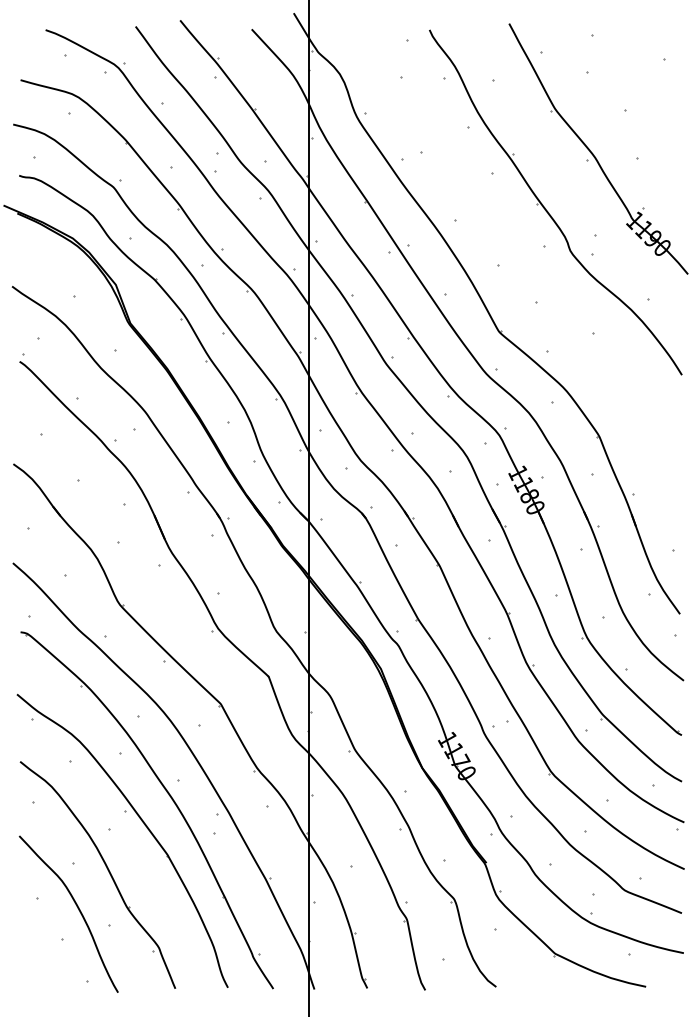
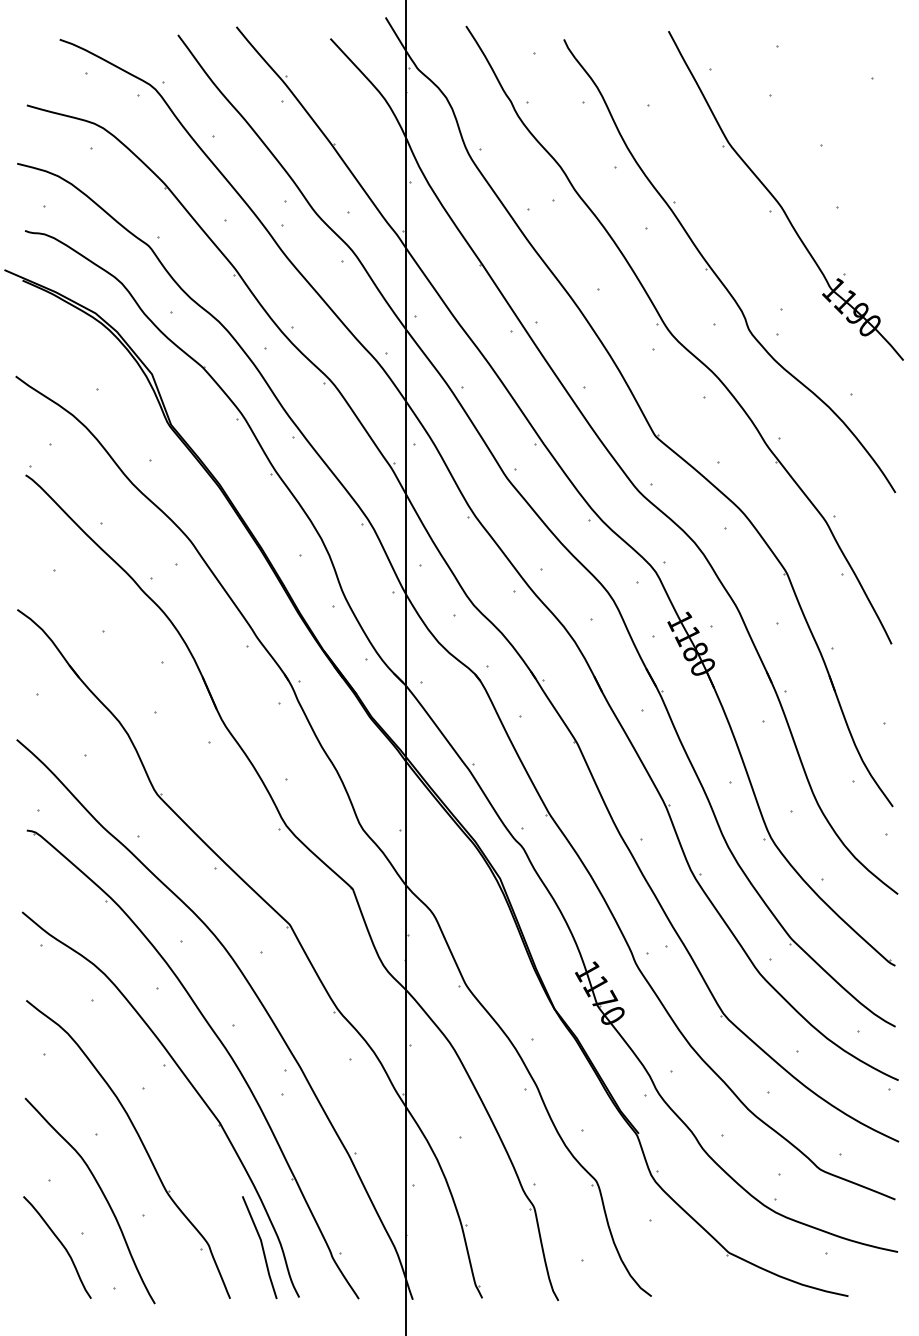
part: (516, 254) -> (678, 334), added
curve: (45, 946) -> (59, 1243), added
line: (199, 949) -> (261, 1247), added

